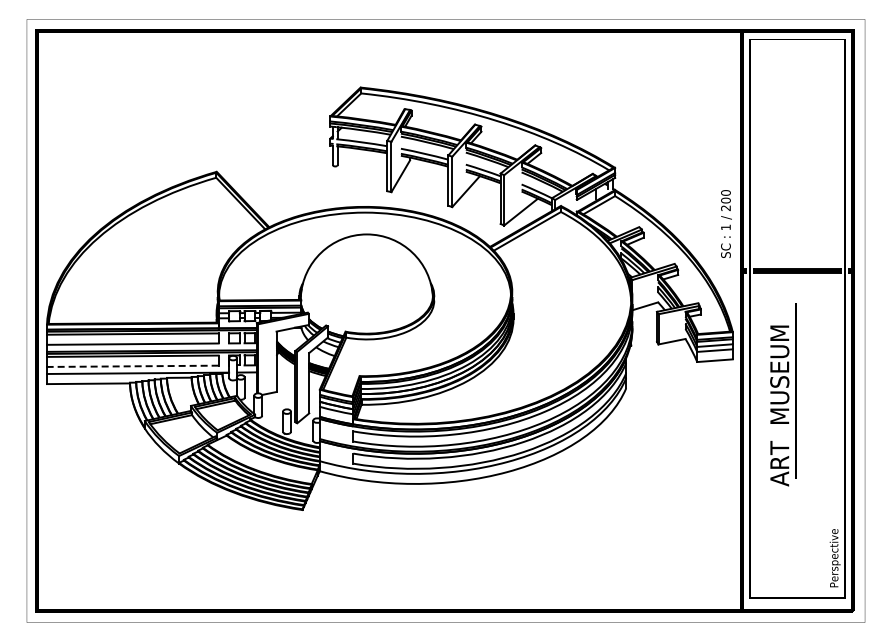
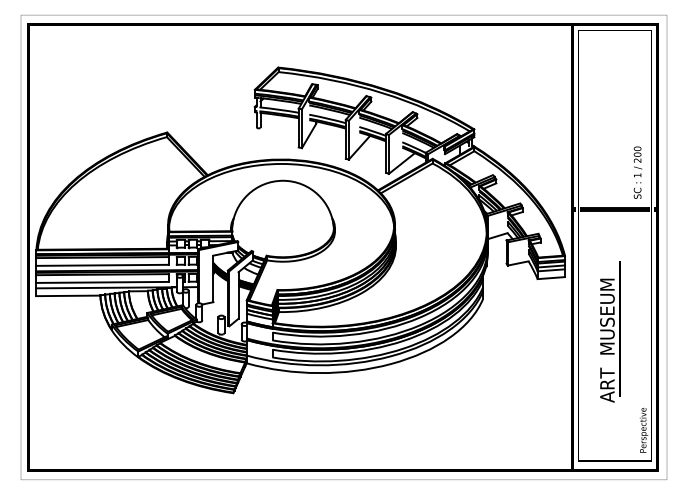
text: (726, 223) -> (638, 172), moved
line: (132, 366) -> (102, 282), dashed -> solid
text: (783, 394) -> (610, 331), moved

